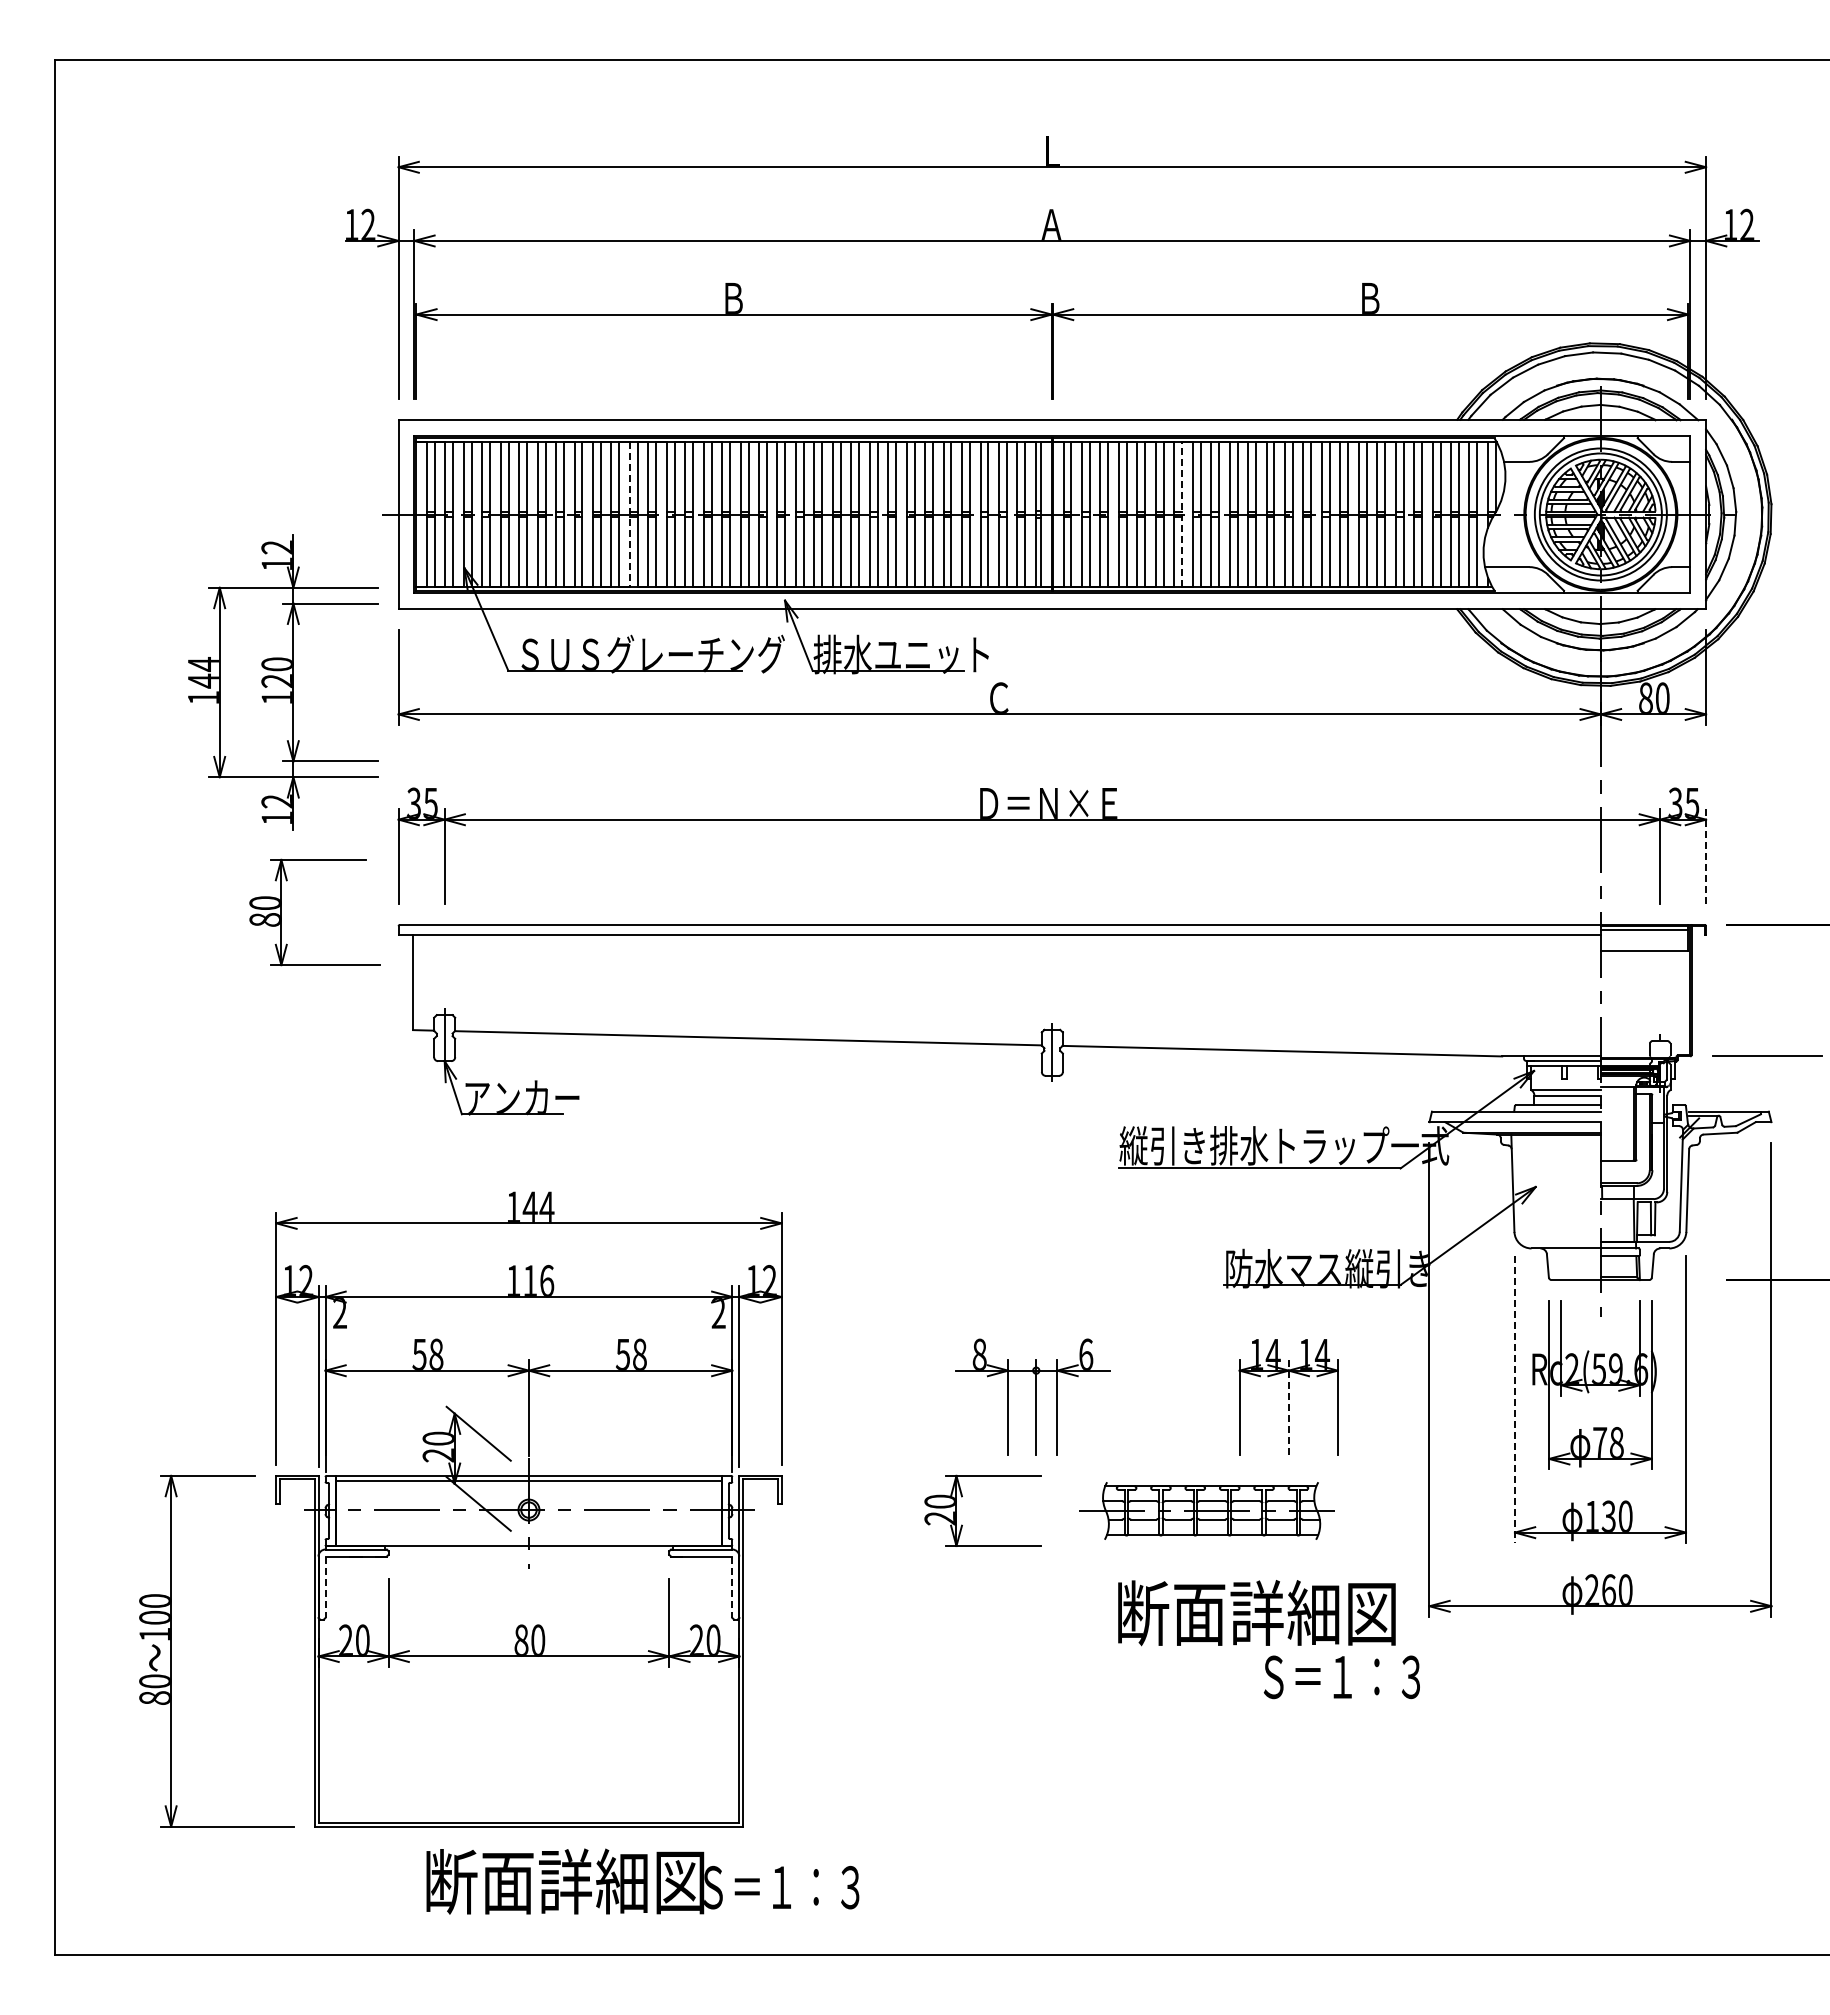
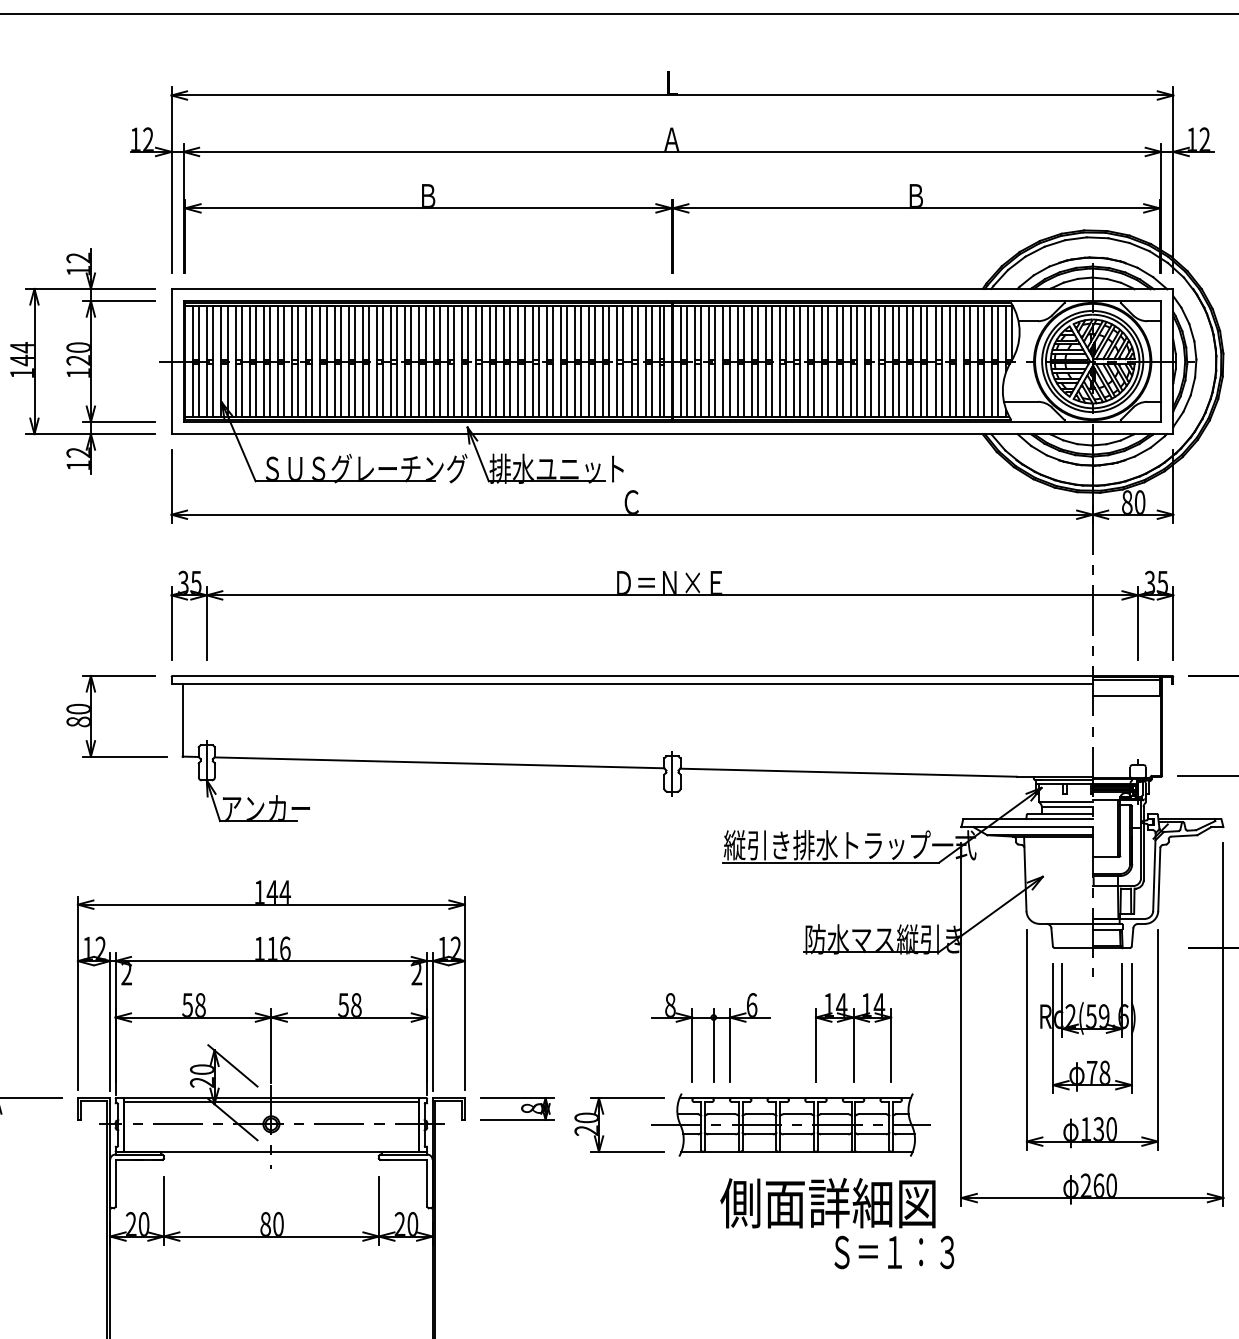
line: (1182, 514) -> (772, 361), dashed -> solid
line: (629, 515) -> (348, 362), dashed -> solid
part: (283, 682) -> (83, 361), moved
line: (1706, 855) -> (1173, 622), dashed -> solid
part: (281, 912) -> (91, 716), moved
part: (1032, 1396) -> (710, 1037), moved
line: (1514, 1400) -> (1026, 1040), dashed -> solid
line: (1288, 1406) -> (853, 1044), dashed -> solid
part: (849, 1489) -> (517, 1108), added
part: (1206, 1510) -> (790, 1124), size x1.43
line: (325, 1587) -> (115, 1183), dashed -> solid
line: (732, 1587) -> (427, 1183), dashed -> solid
text: (1141, 1613) -> (740, 1203), 断面詳細図 -> 側面詳細図

